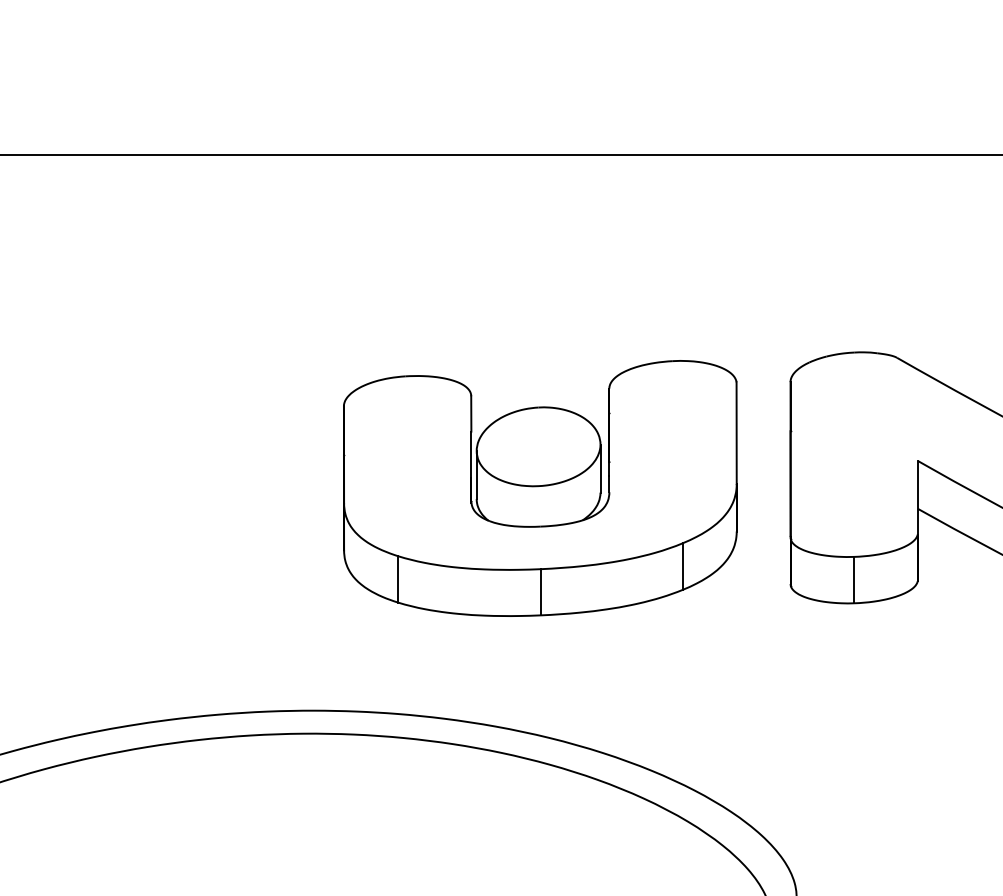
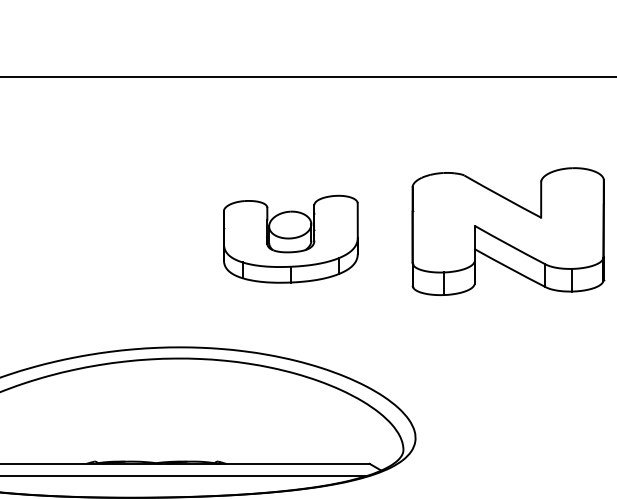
part: (539, 489) -> (290, 239), size x0.7

